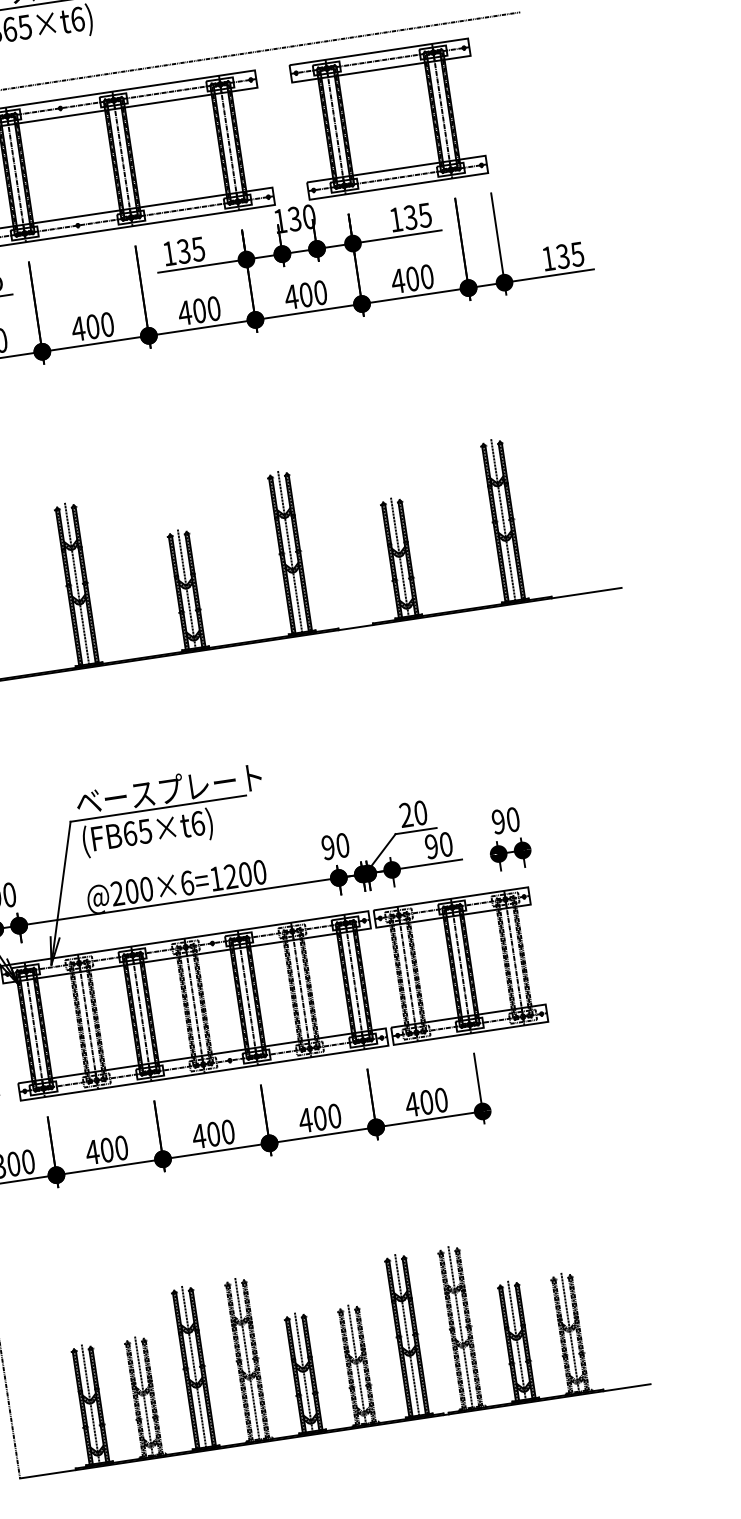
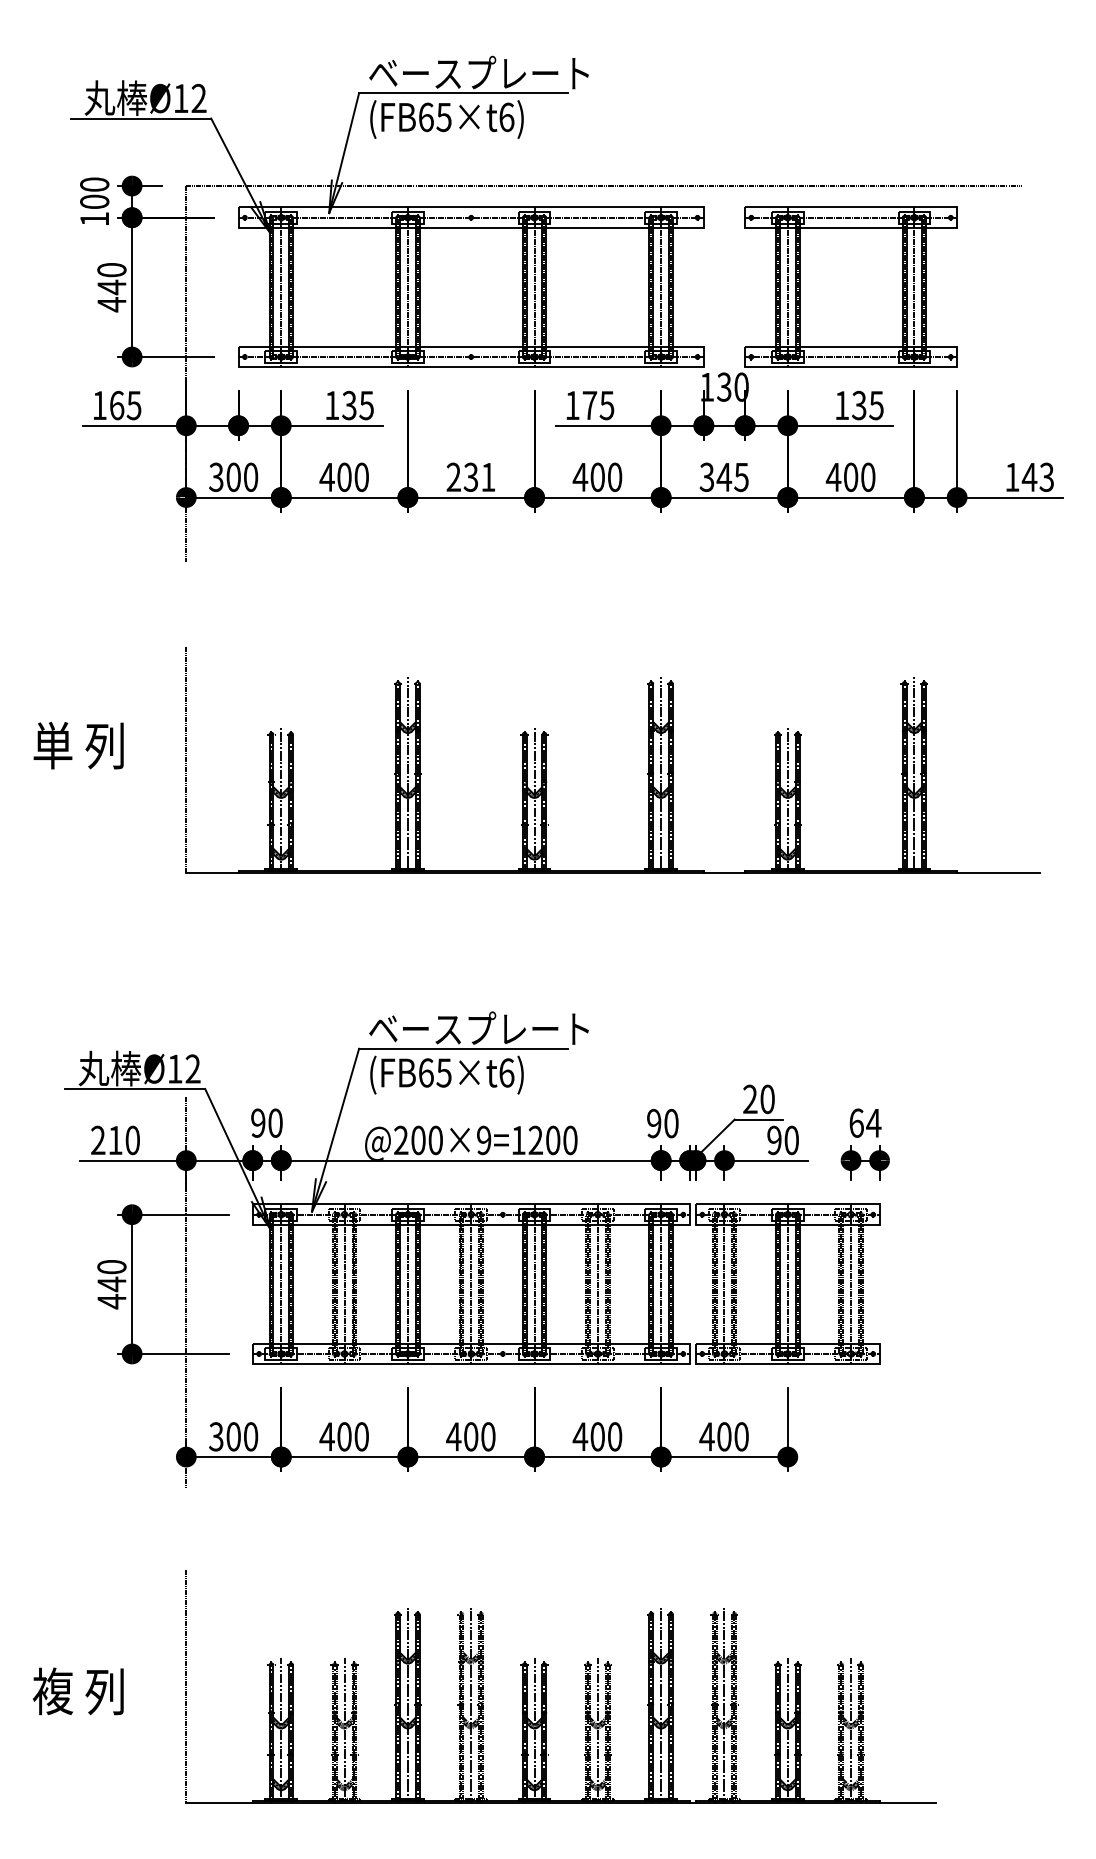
text: (183, 251) -> (589, 405), 135 -> 175
text: (569, 255) -> (1037, 477), 135 -> 143
text: (305, 295) -> (723, 477), 400 -> 345
text: (92, 327) -> (470, 477), 400 -> 231
text: (506, 820) -> (865, 1122), 90 -> 64
text: (187, 883) -> (484, 1140), @200×6=1200 -> @200×9=1200

